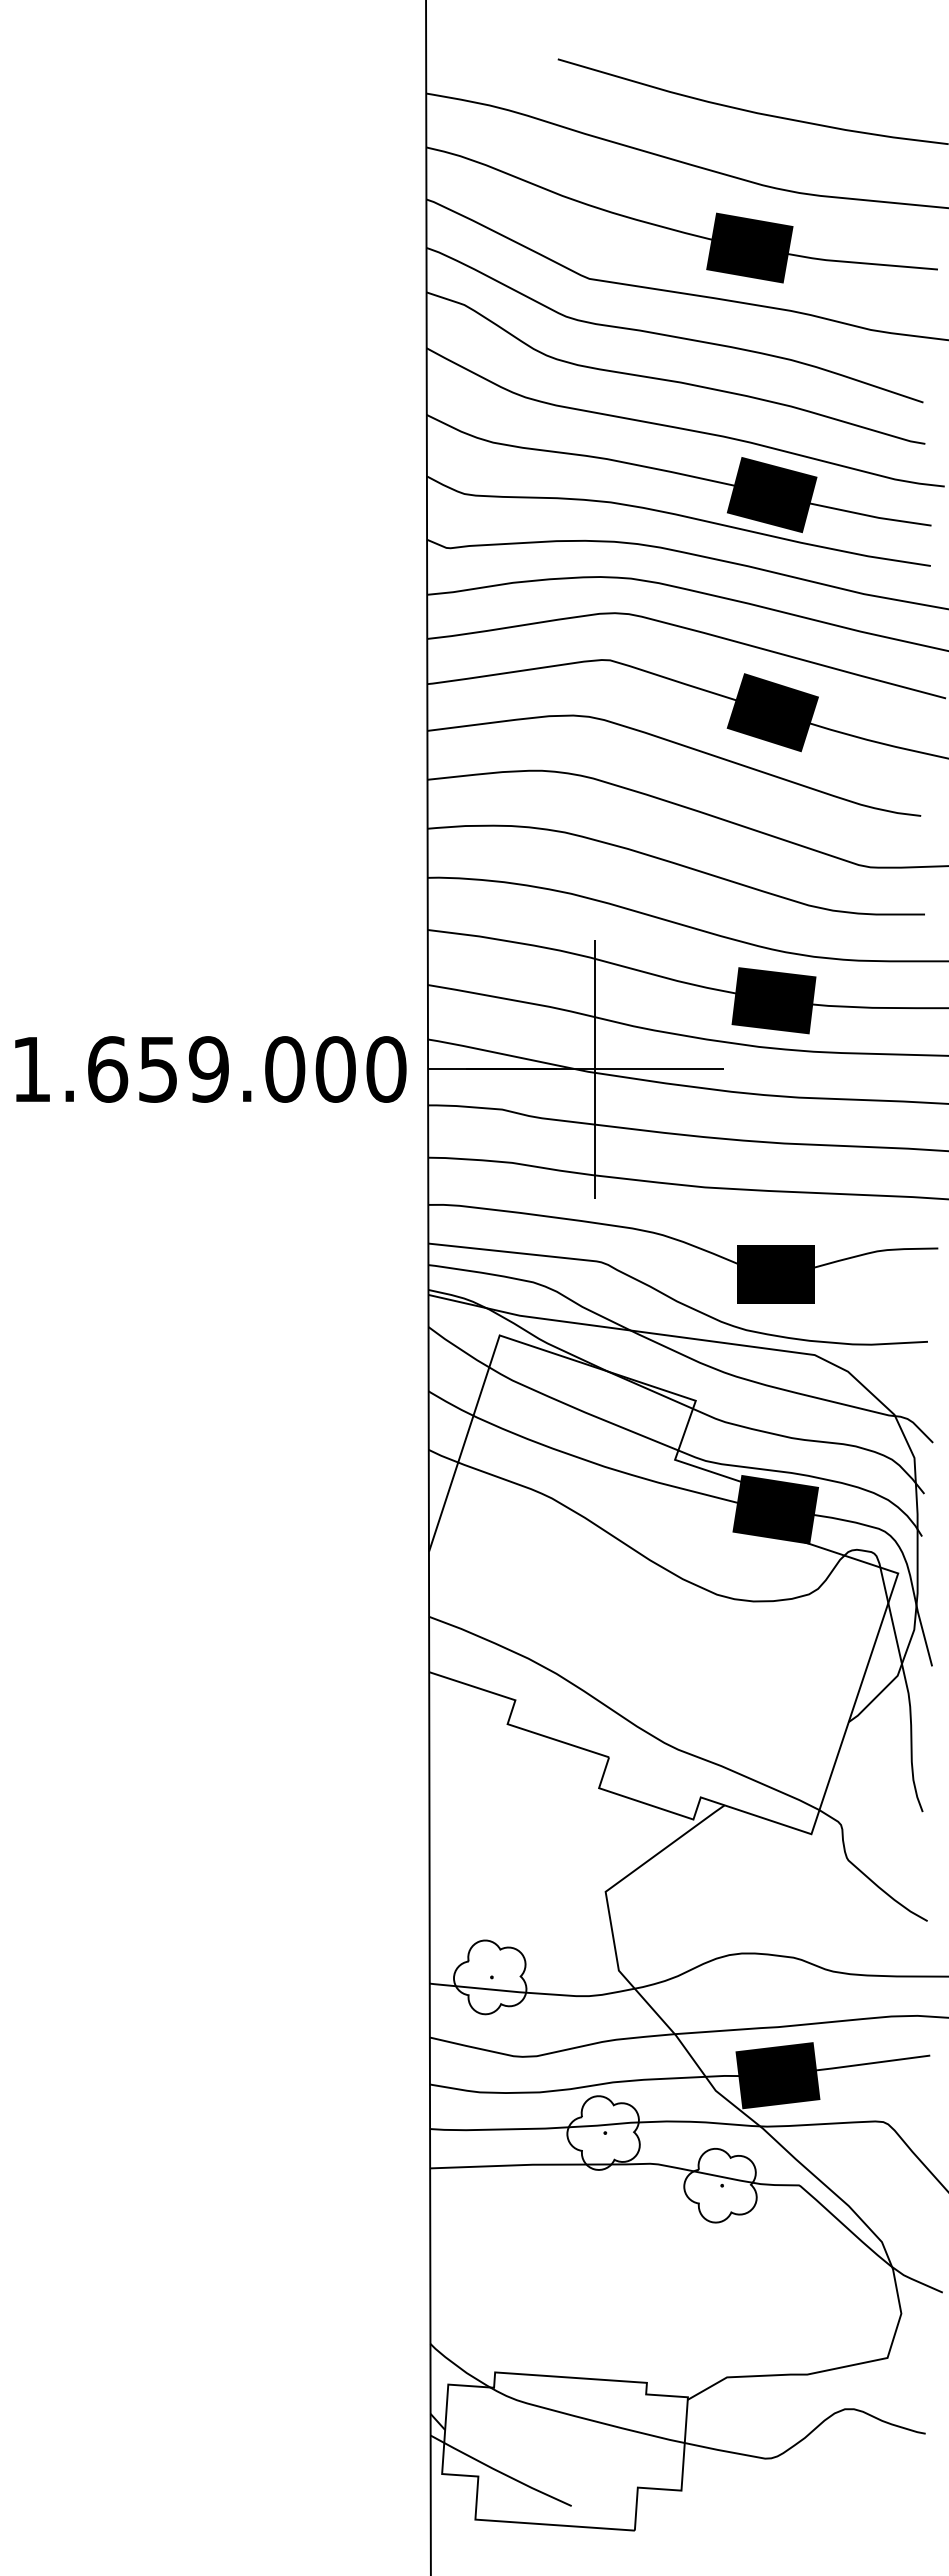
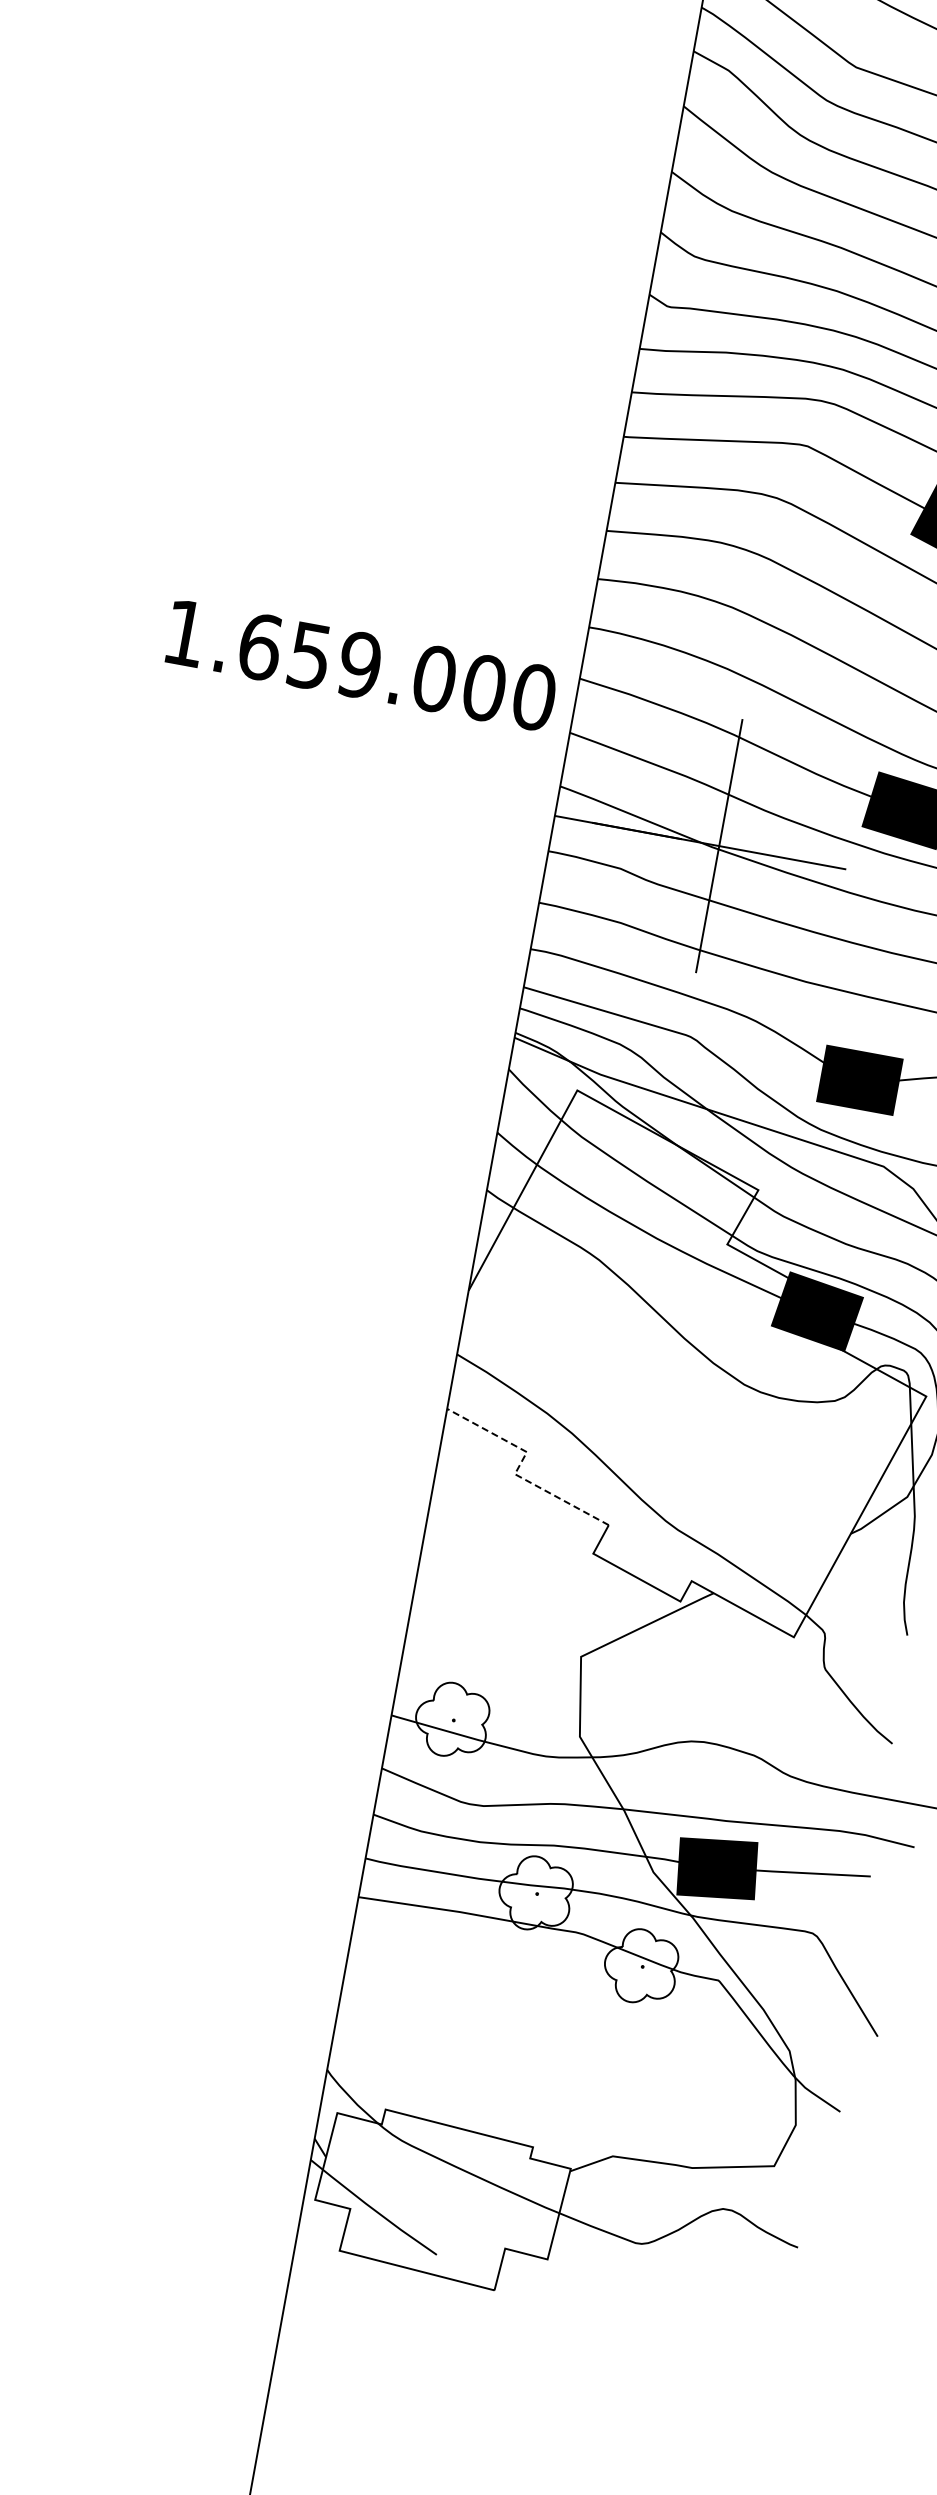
text: (210, 1069) -> (361, 665), moved
line: (509, 1719) -> (517, 1469), solid -> dashed

